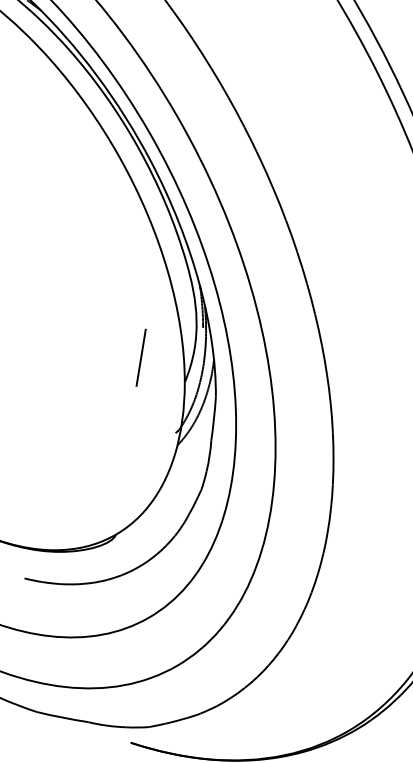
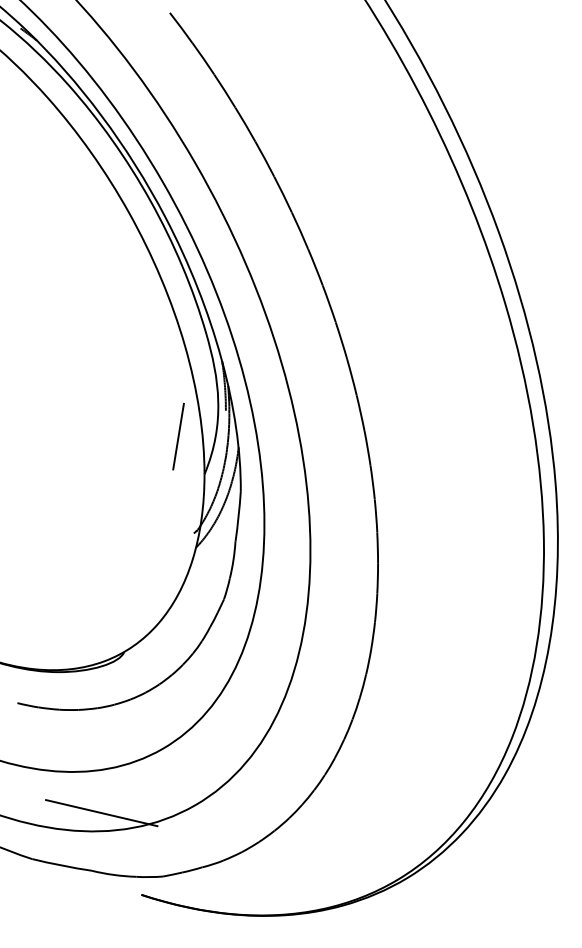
line: (141, 357) -> (178, 436), moved
line: (96, 673) -> (101, 813), added

